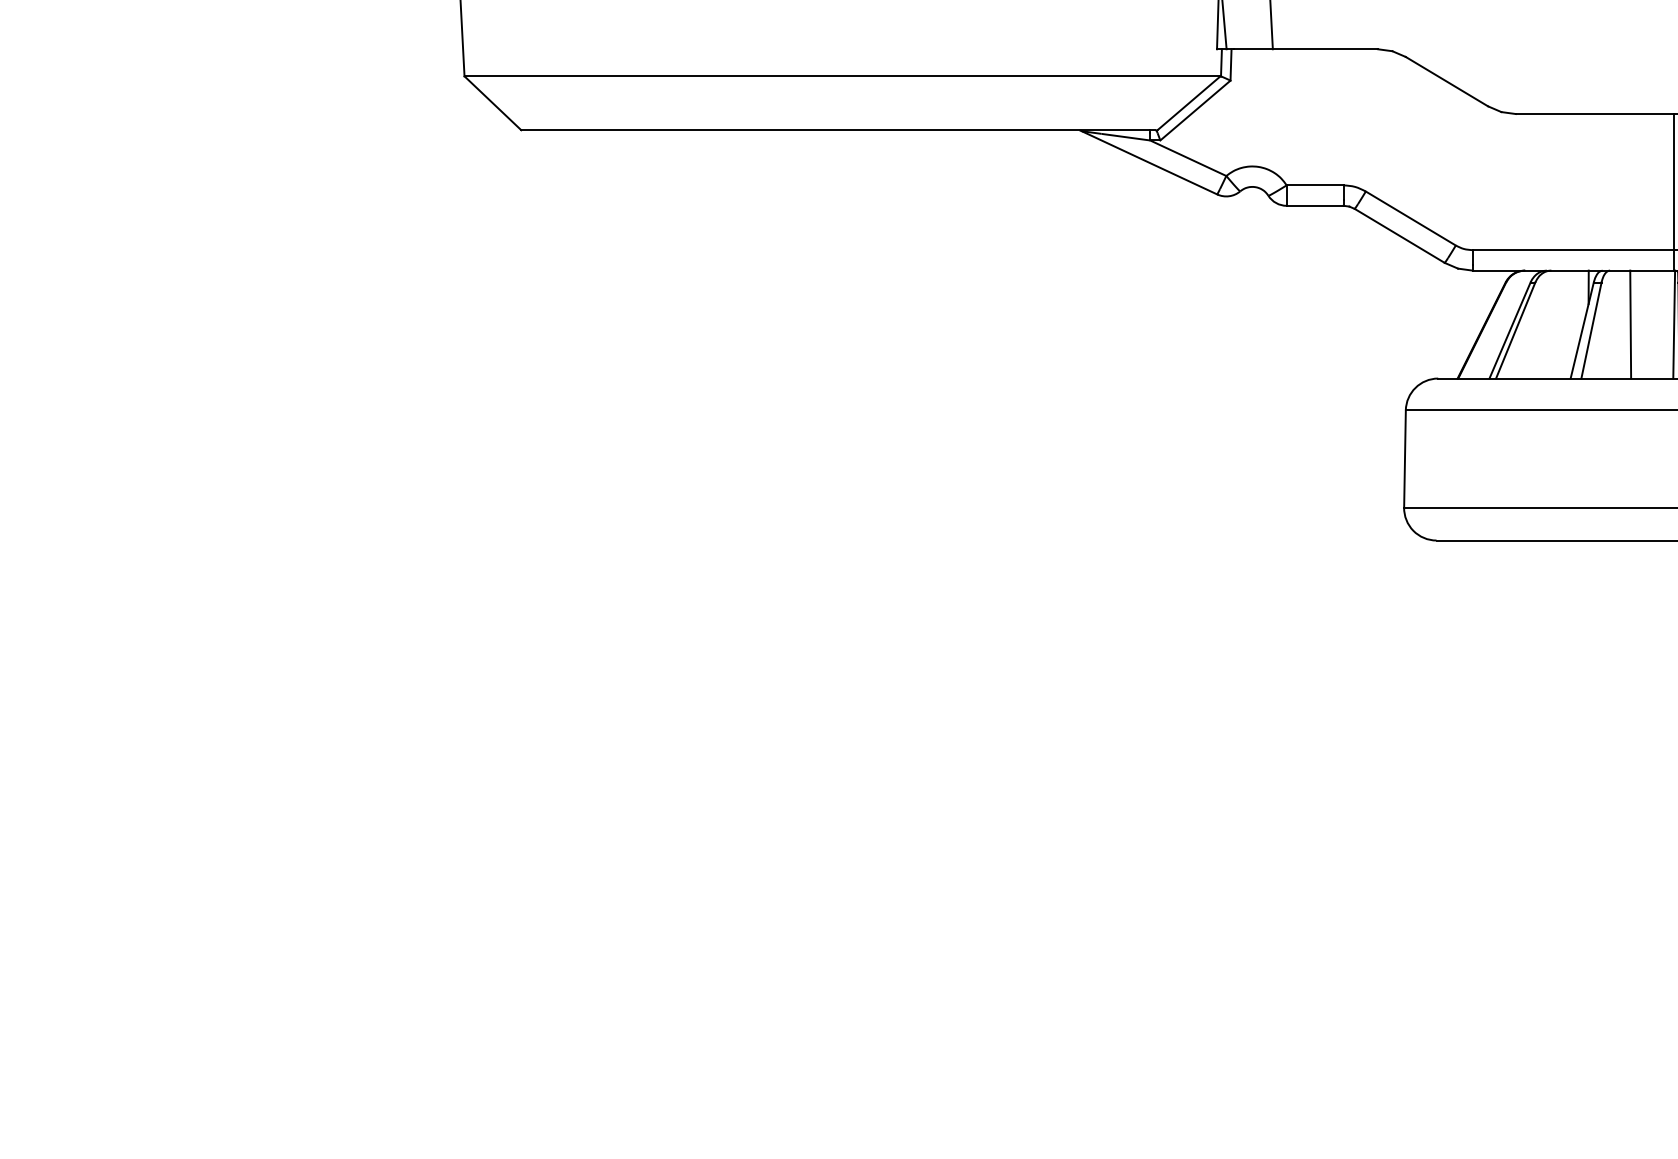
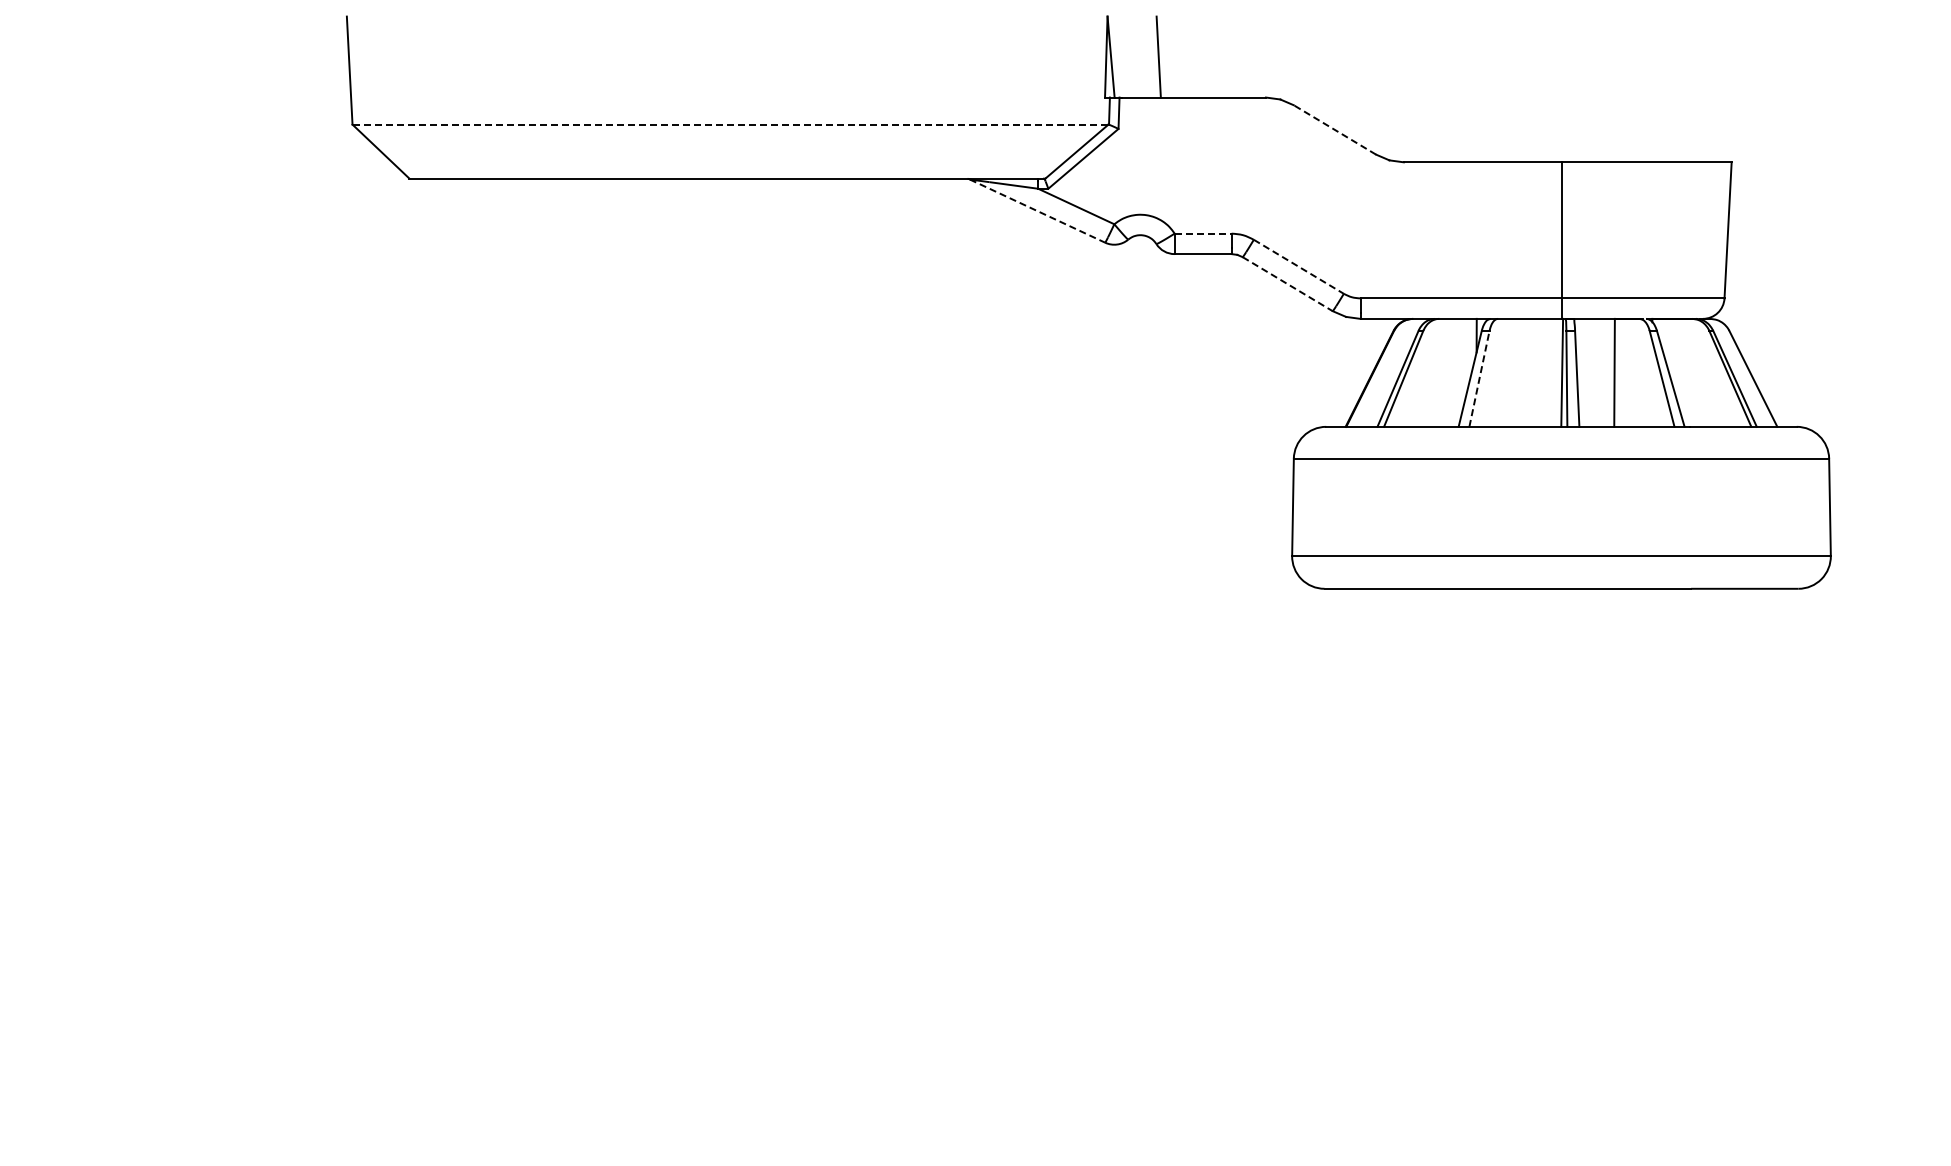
line: (842, 76) -> (730, 124), solid -> dashed
line: (1446, 81) -> (1334, 129), solid -> dashed
line: (1149, 163) -> (1037, 211), solid -> dashed
line: (1315, 185) -> (1203, 233), solid -> dashed
line: (1411, 219) -> (1299, 267), solid -> dashed
line: (1400, 236) -> (1288, 284), solid -> dashed
line: (1630, 324) -> (1518, 372), removed
line: (1591, 330) -> (1479, 378), solid -> dashed

